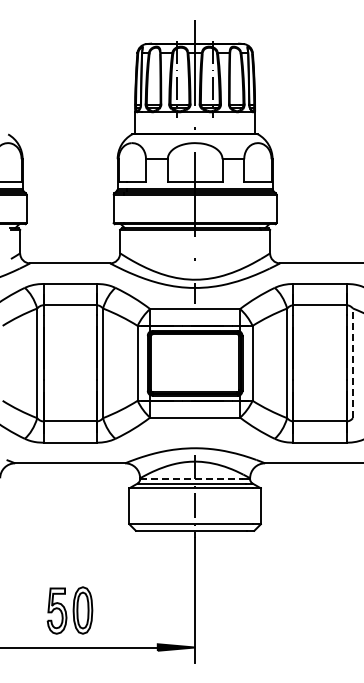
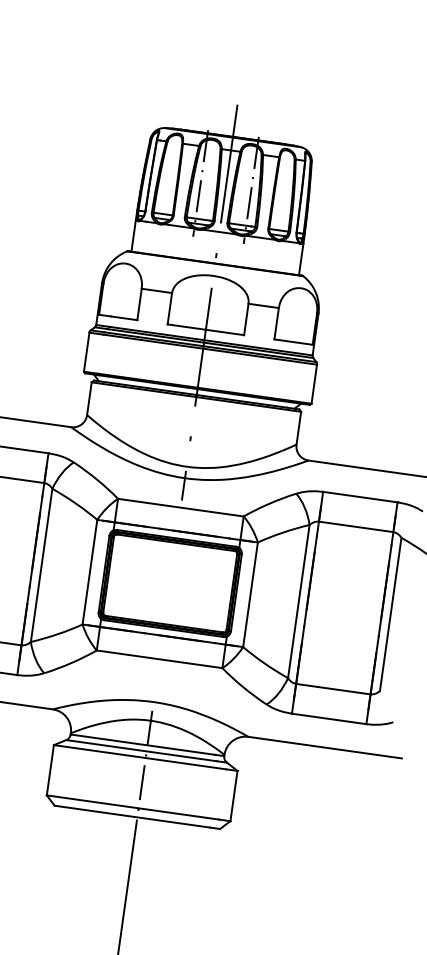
line: (353, 363) -> (391, 614), dashed -> solid
line: (191, 479) -> (142, 744), dashed -> solid

